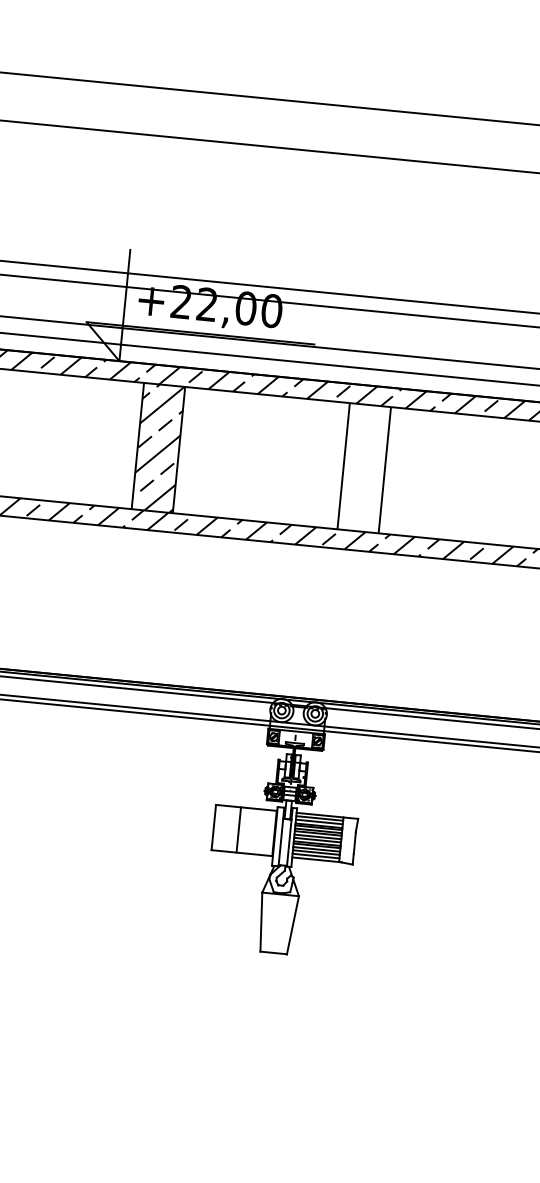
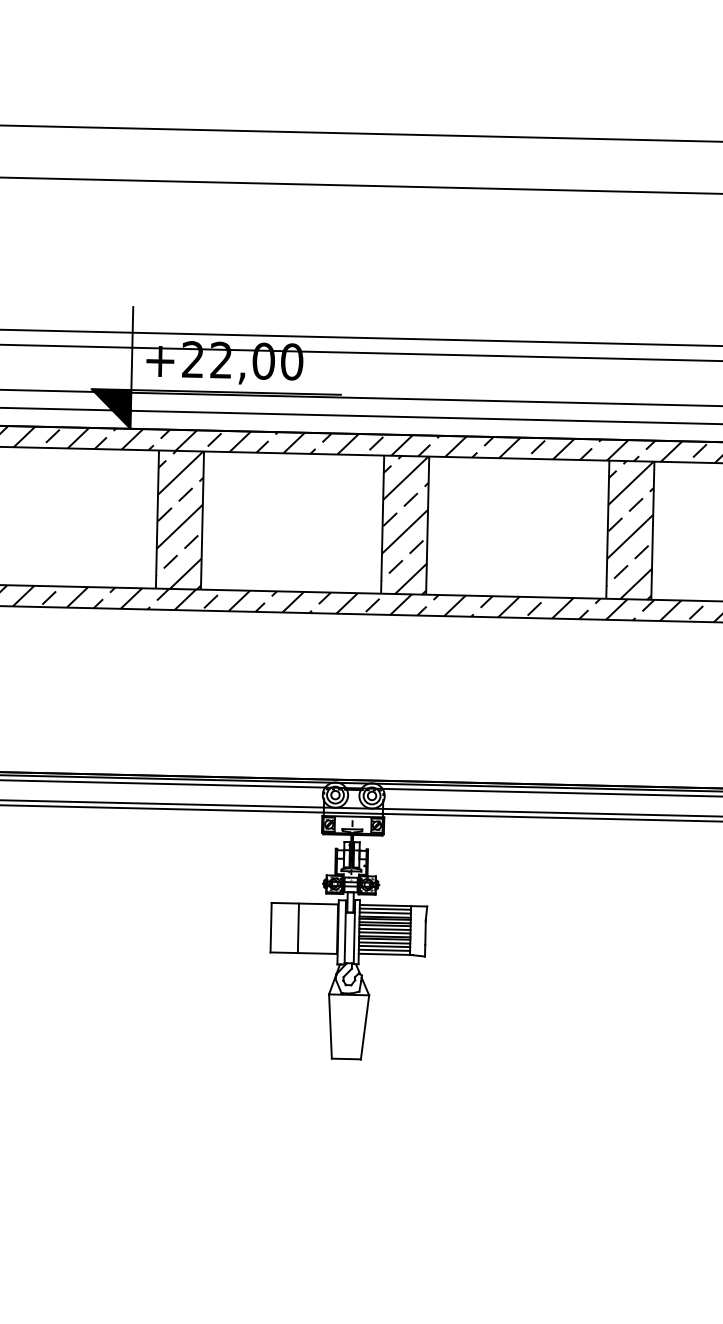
hatch: (103, 341) -> (111, 408), added
hatch: (363, 467) -> (404, 524), added

